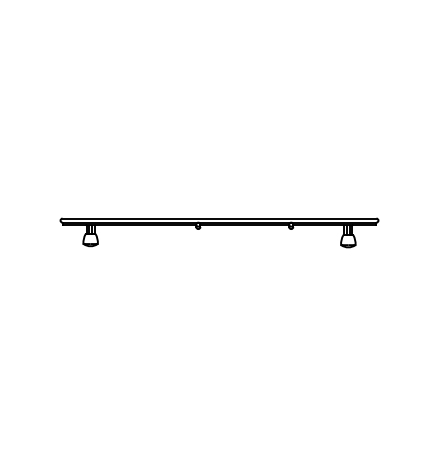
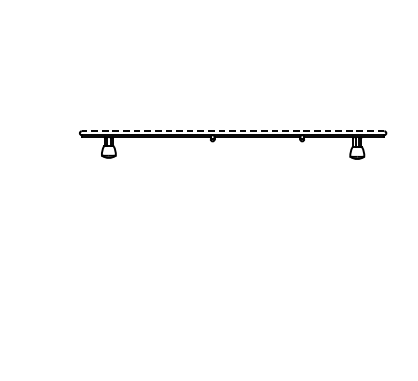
line: (219, 218) -> (233, 131), solid -> dashed

